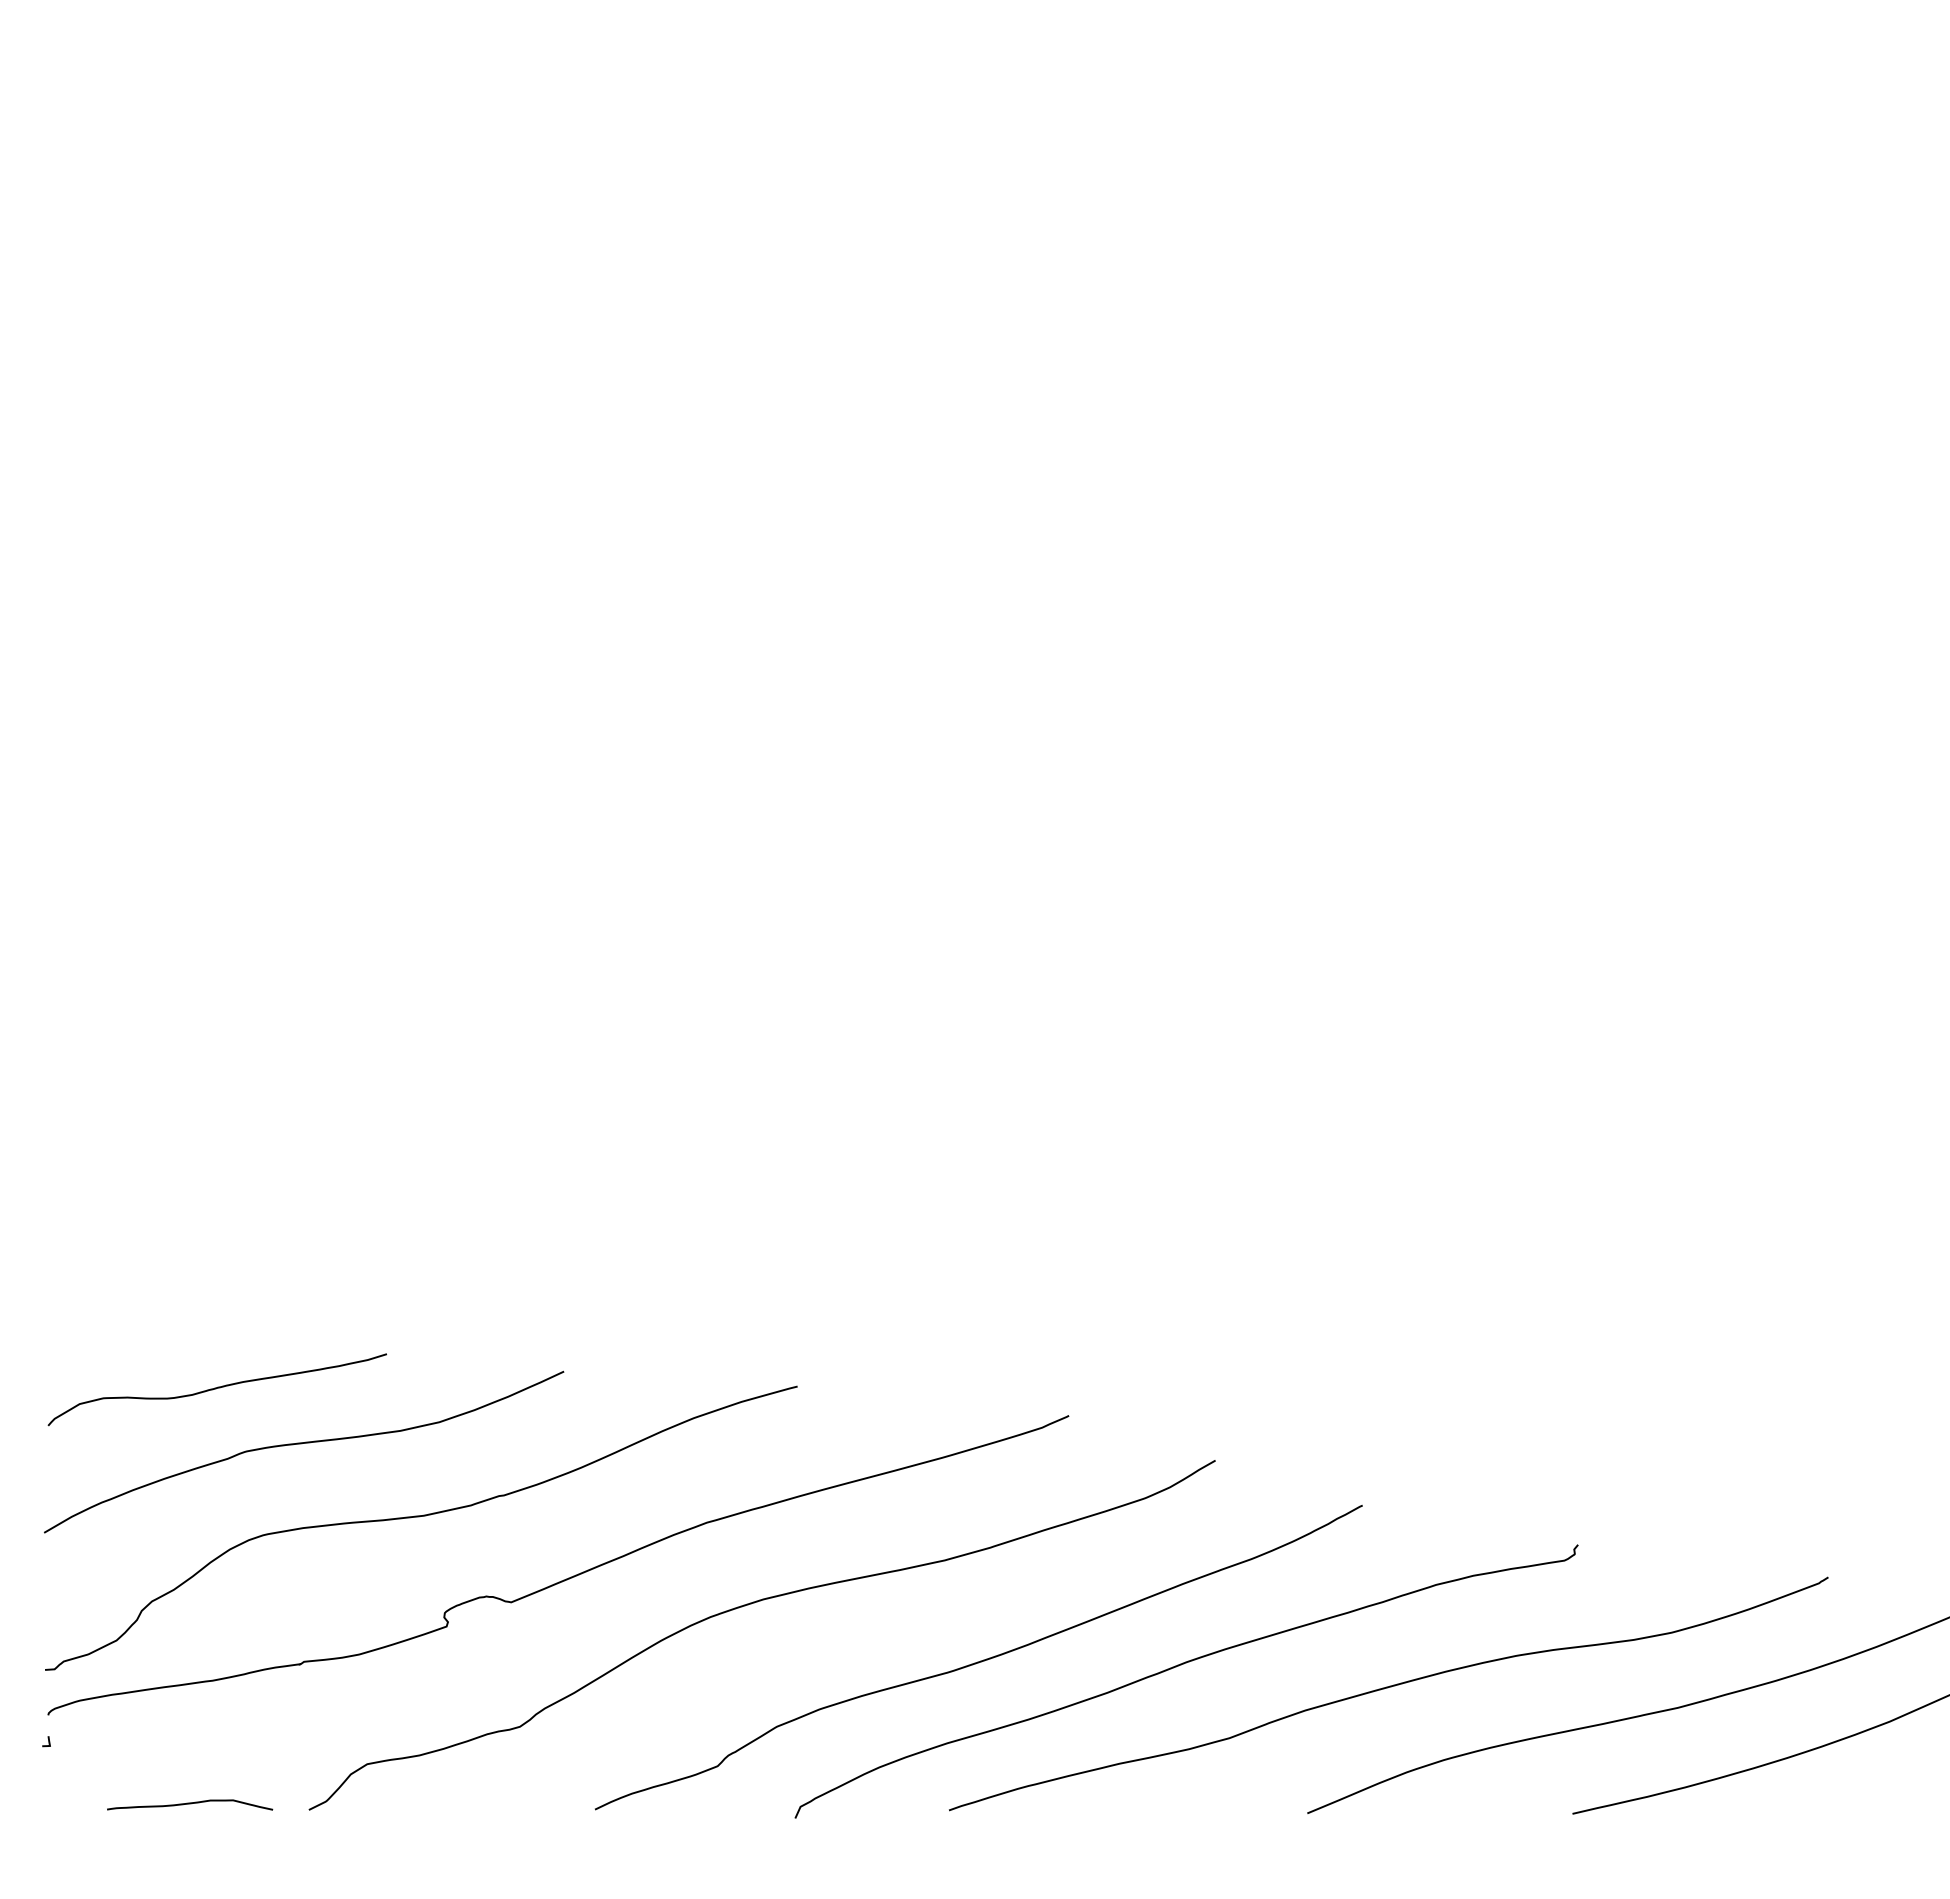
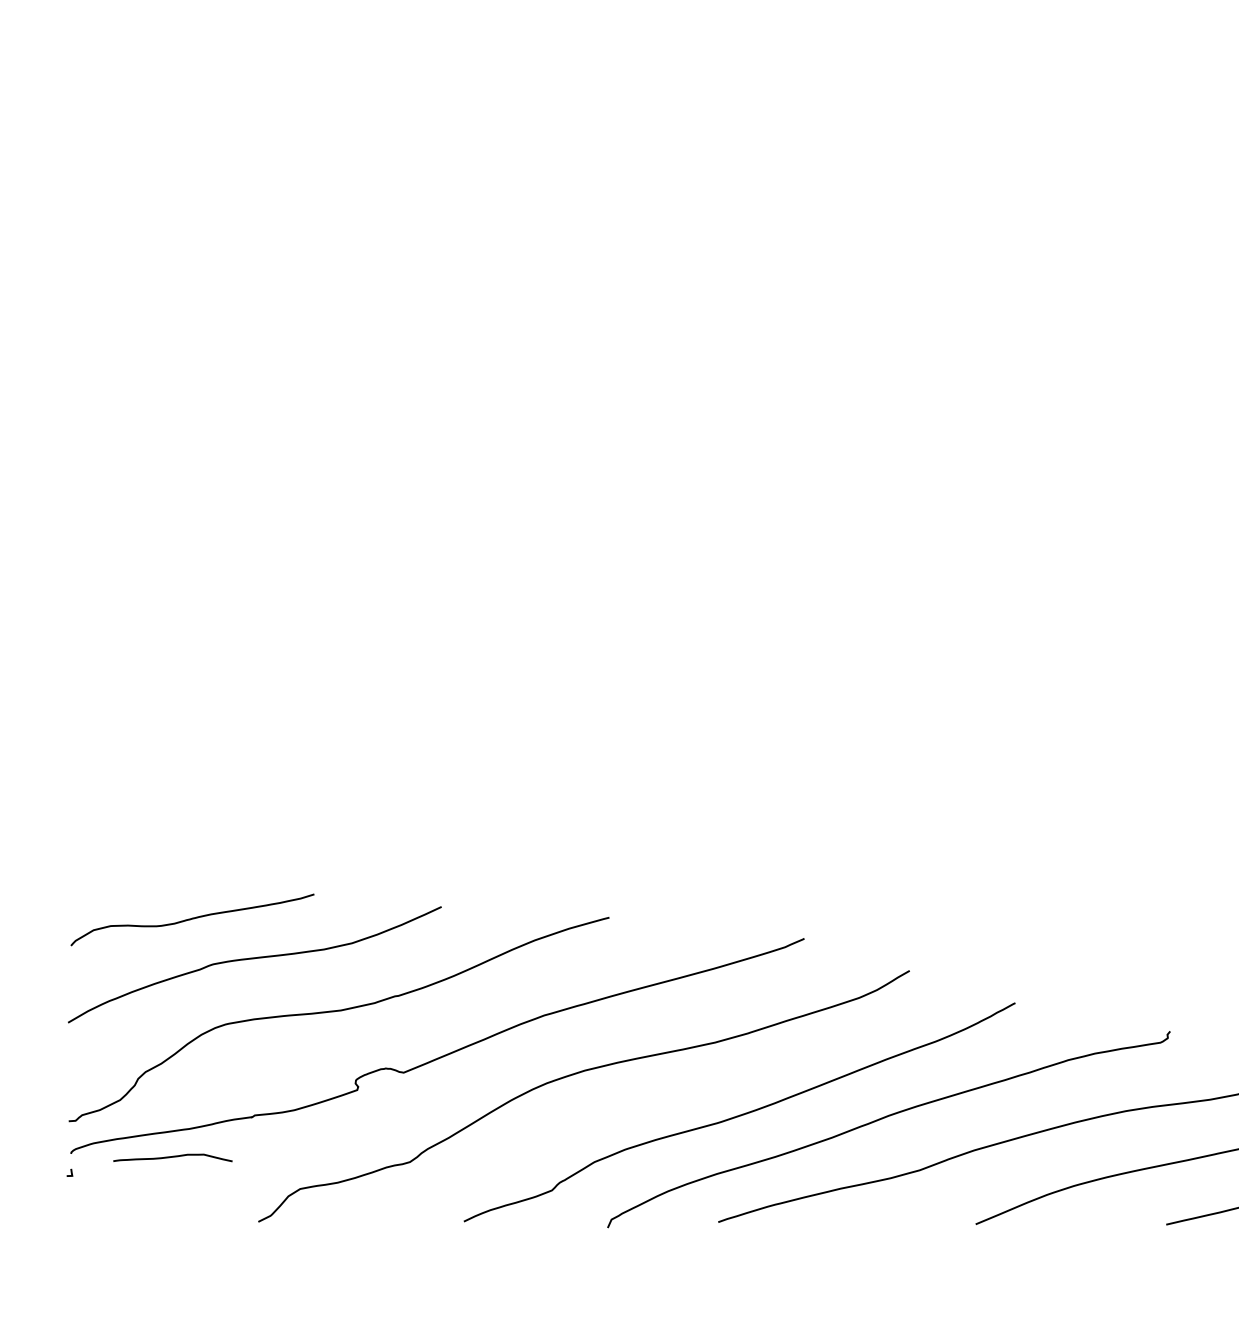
curve: (190, 1804) -> (173, 1157), moved

